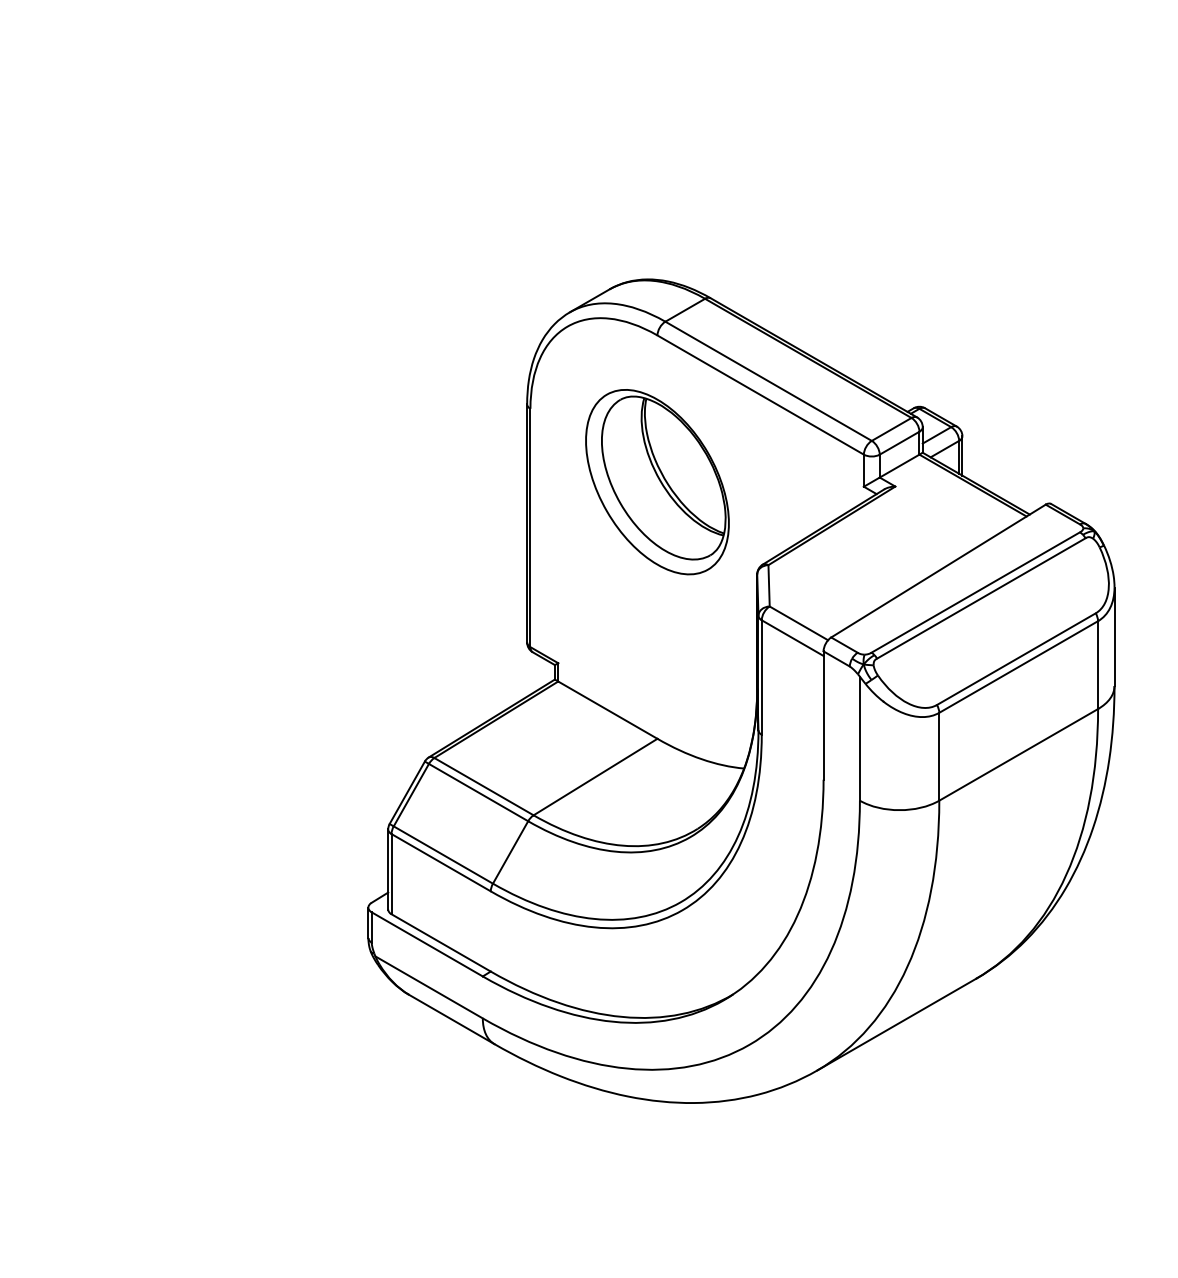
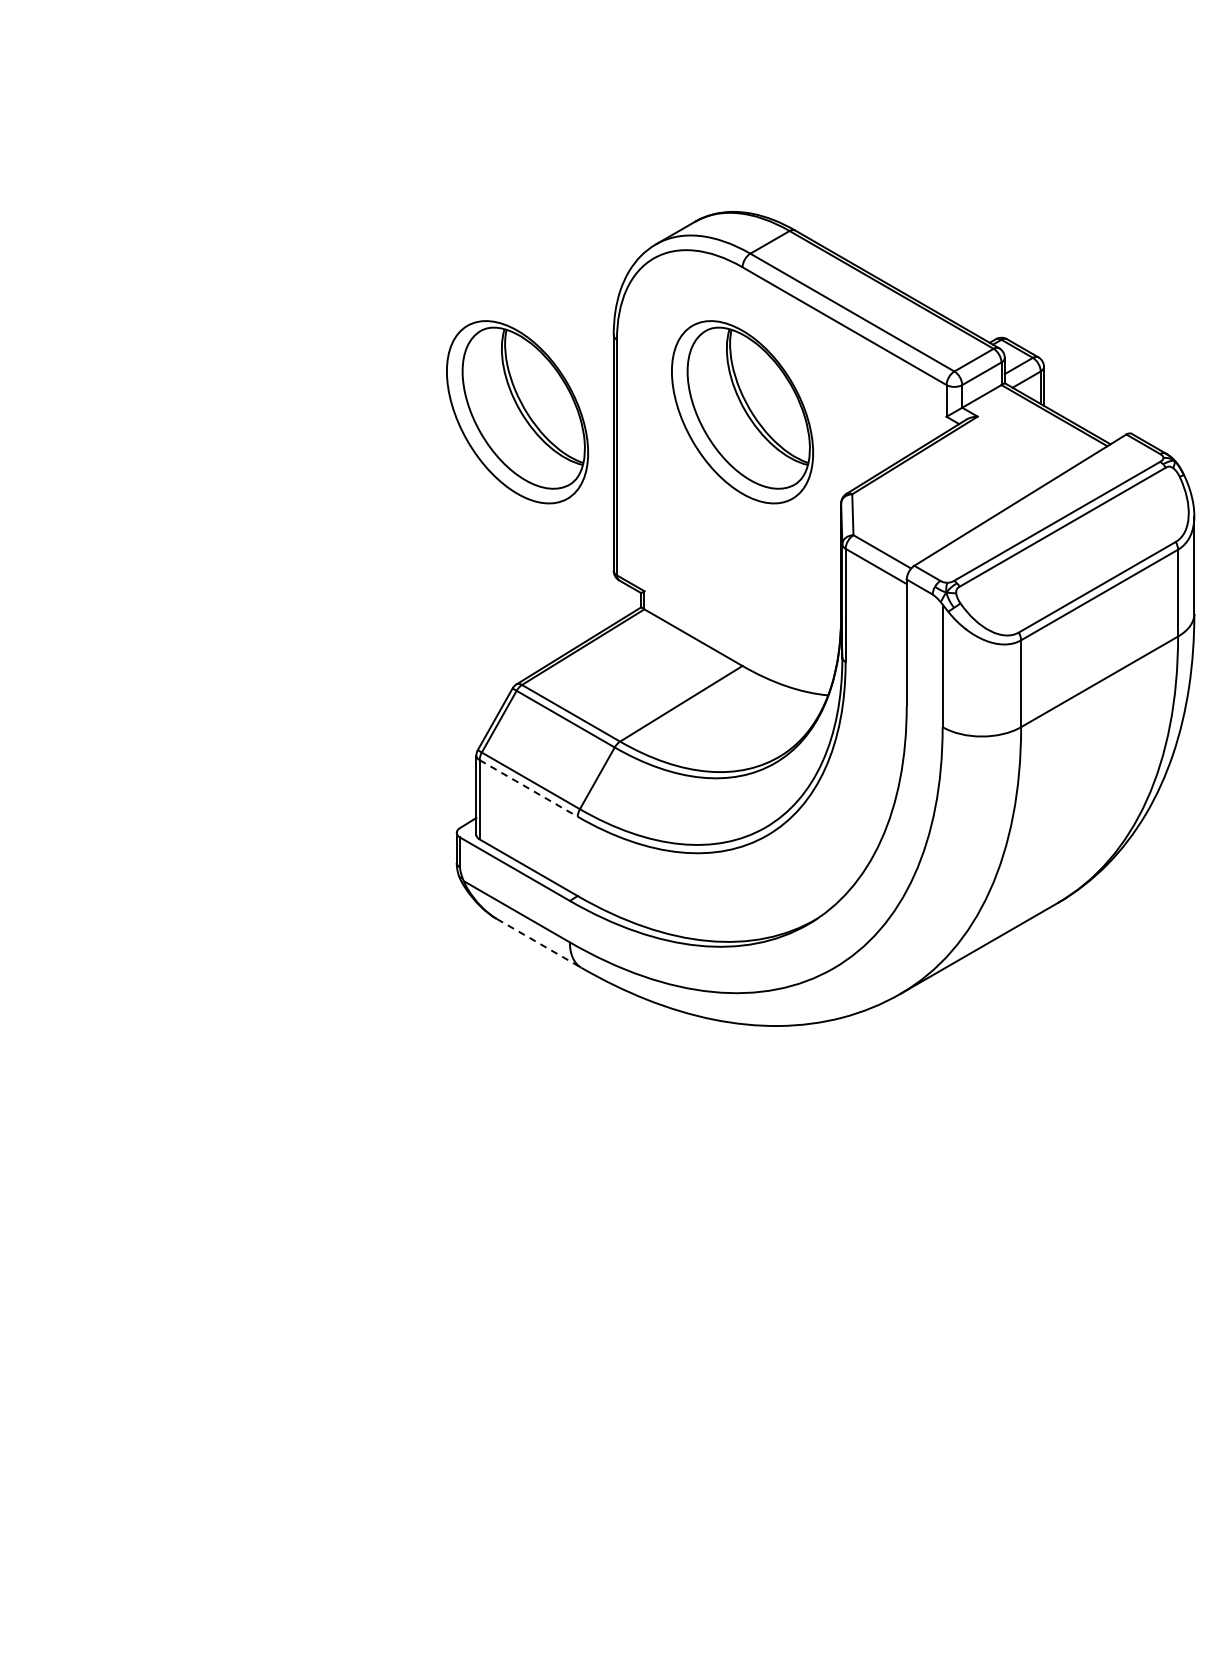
part: (429, 482) -> (517, 412), added
line: (440, 862) -> (528, 788), solid -> dashed
line: (452, 1019) -> (539, 943), solid -> dashed

